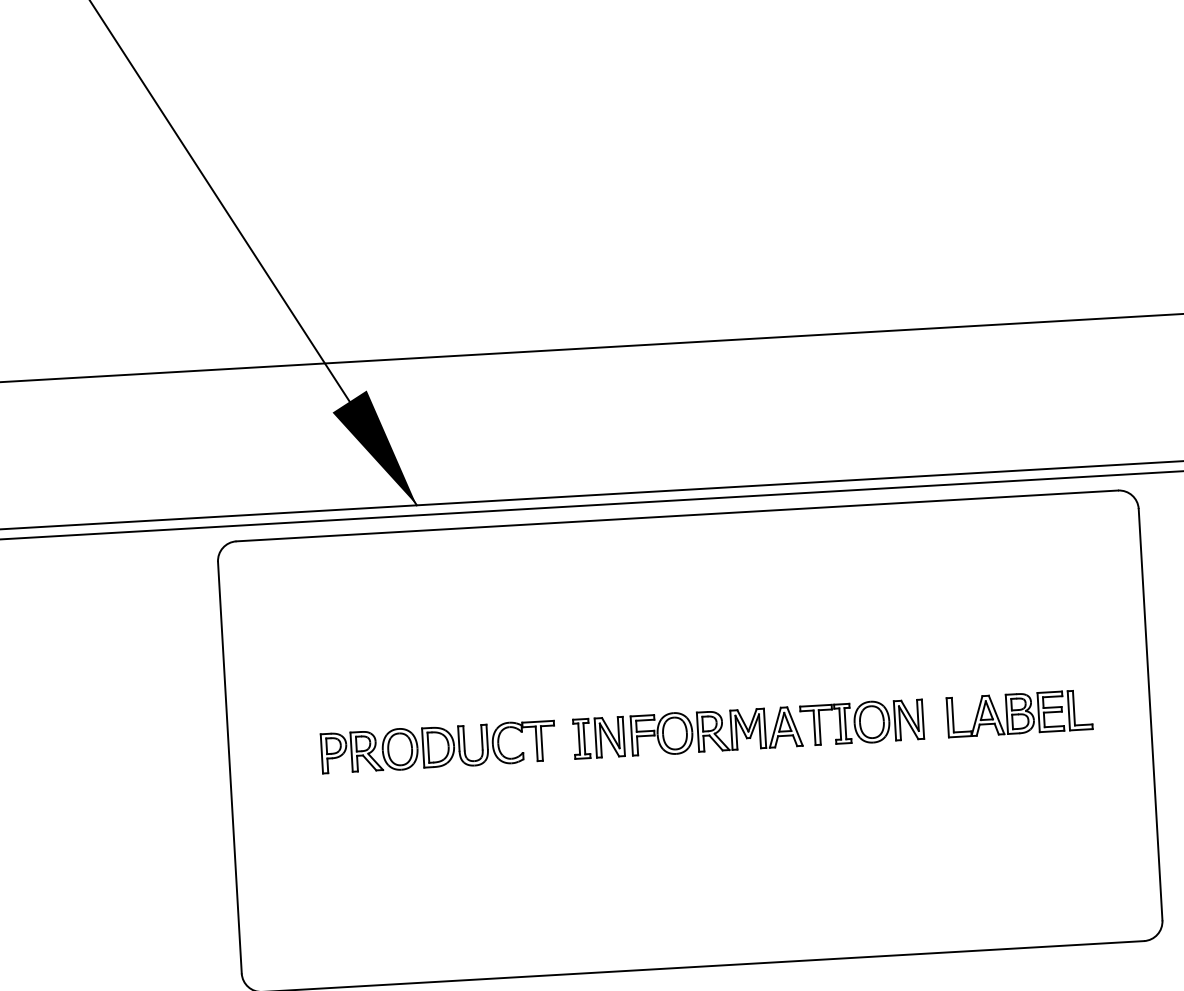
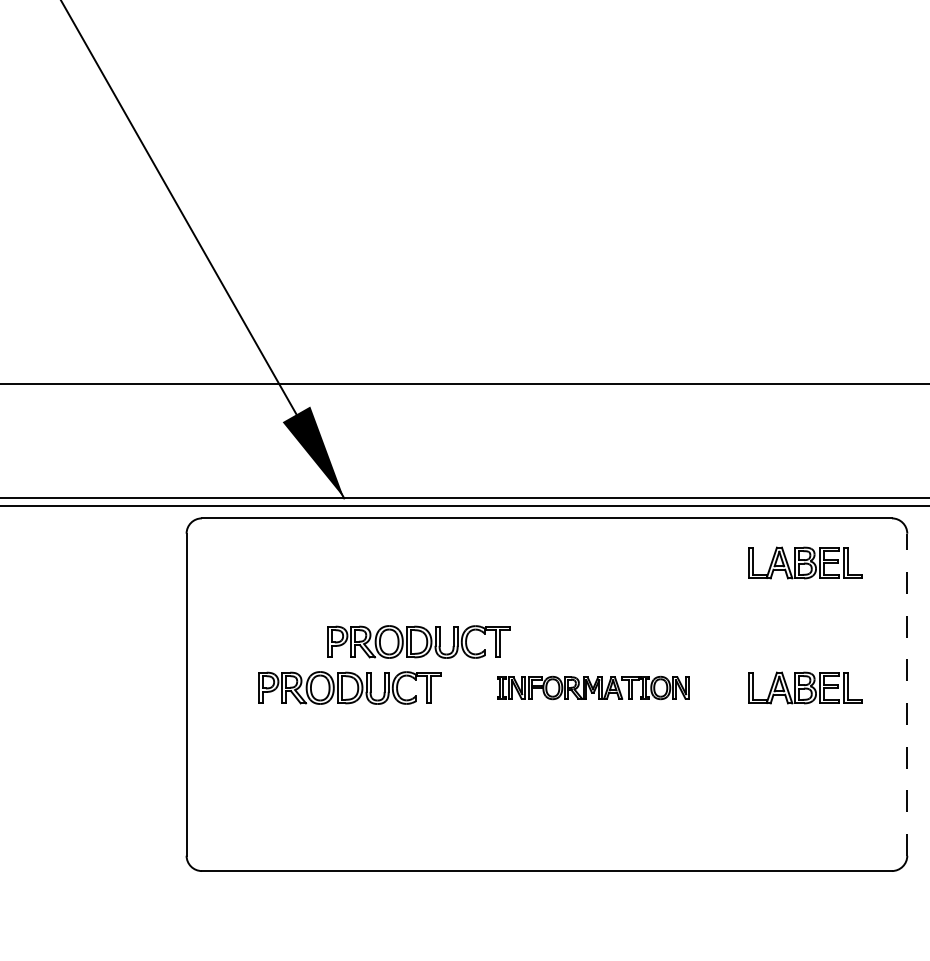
part: (1010, 553) -> (805, 562), added
part: (522, 682) -> (418, 641), added
line: (1150, 714) -> (907, 694), solid -> dashed
part: (749, 728) -> (593, 687), size x0.7

